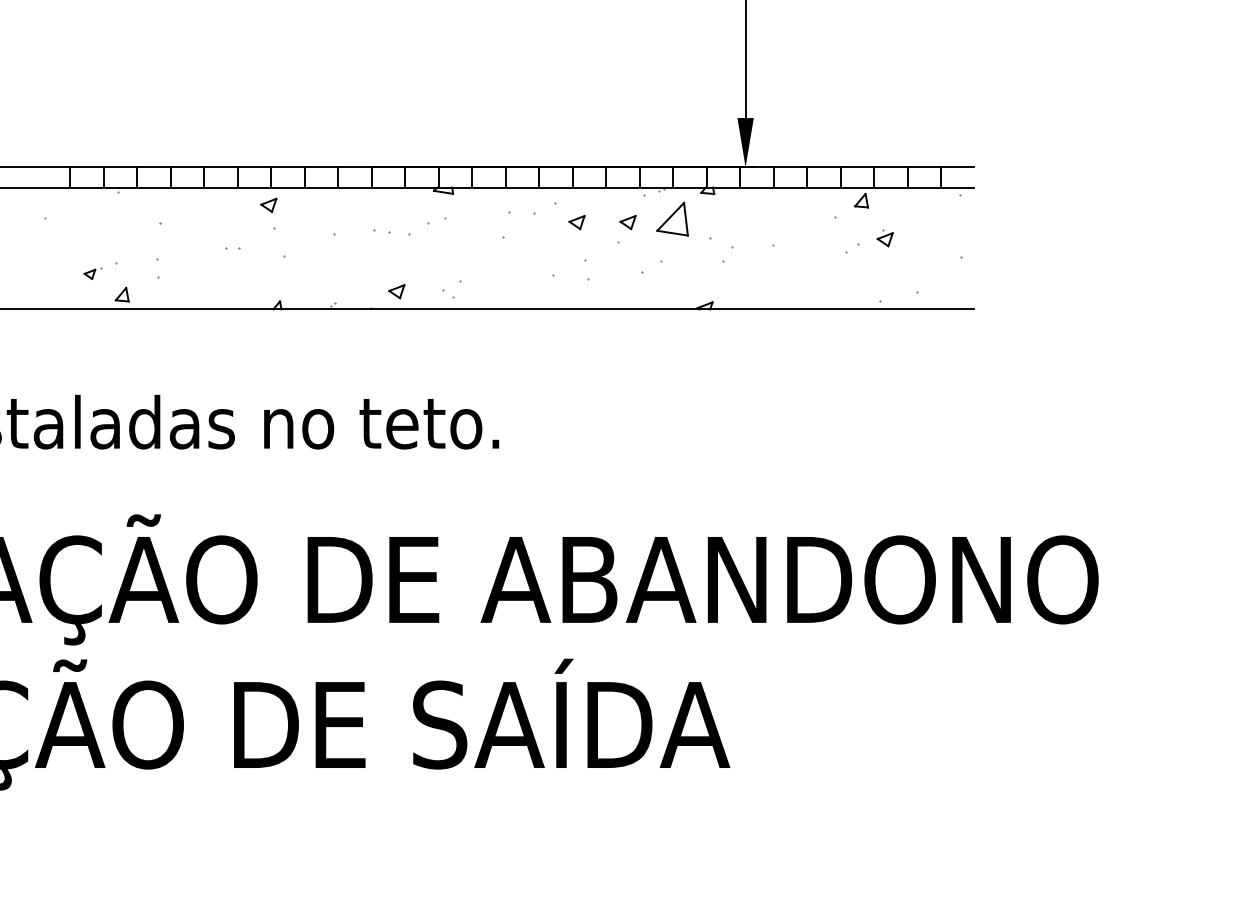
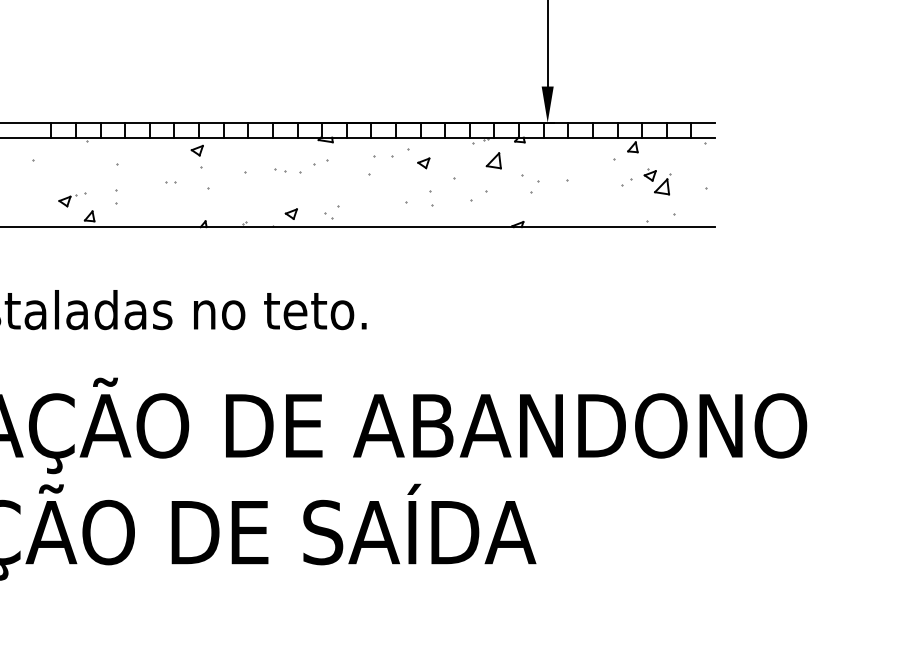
part: (671, 218) -> (493, 160), size x0.62
part: (627, 222) -> (460, 163), removed
part: (901, 250) -> (662, 183), added
part: (92, 273) -> (67, 200), size x1.43

